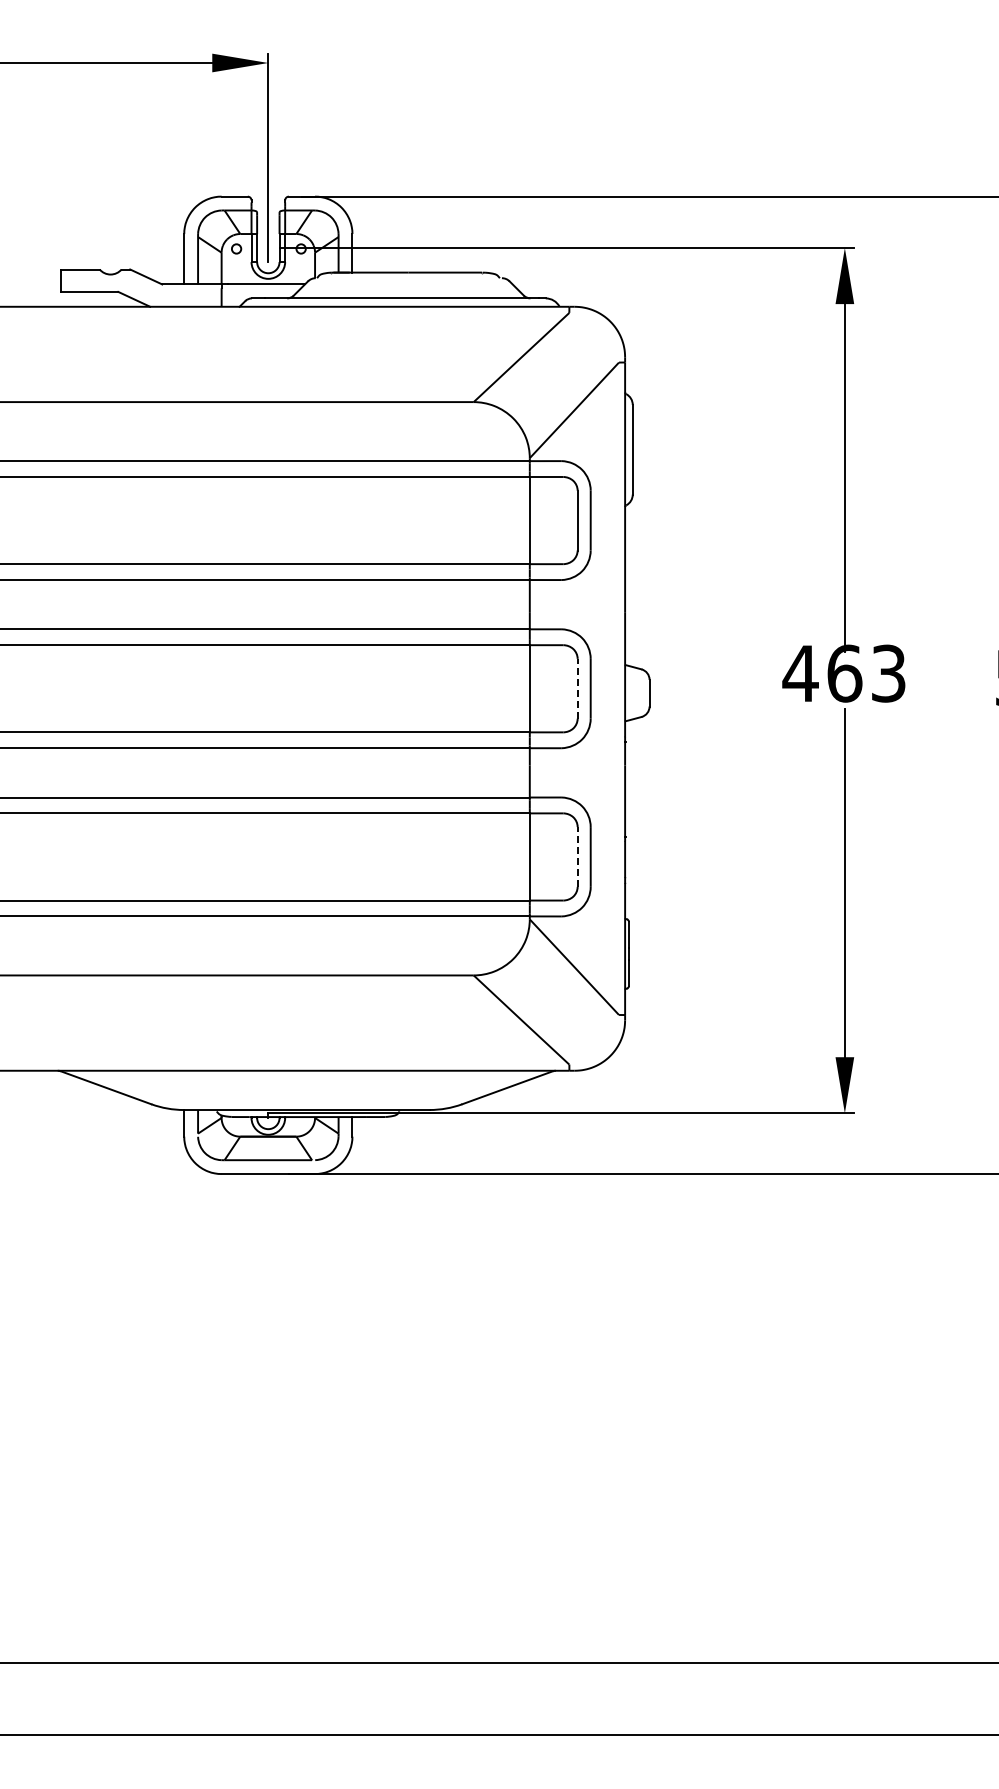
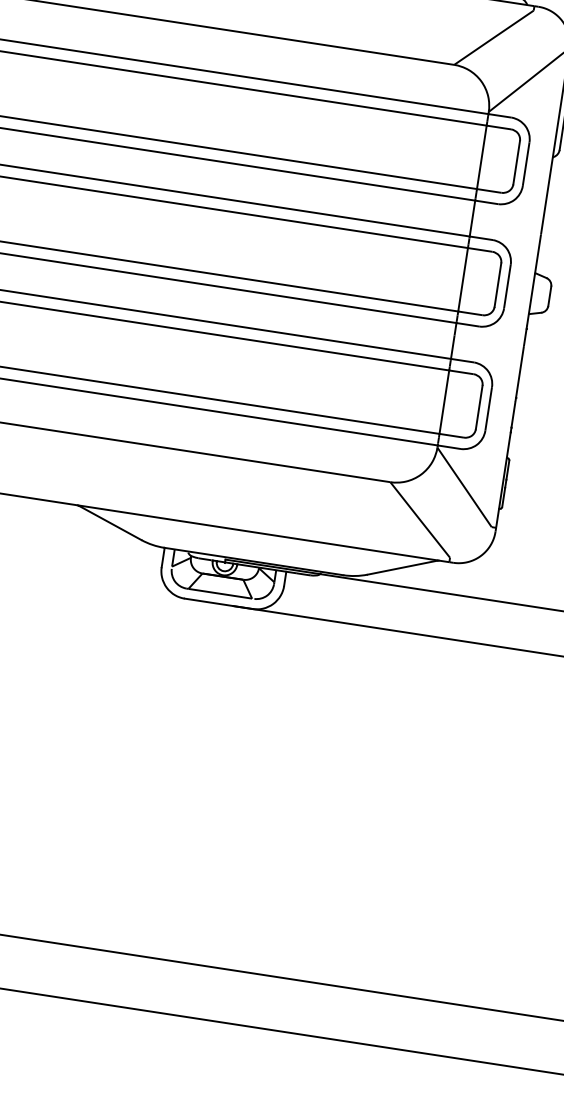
line: (577, 688) -> (497, 284), dashed -> solid
line: (577, 856) -> (479, 407), dashed -> solid

